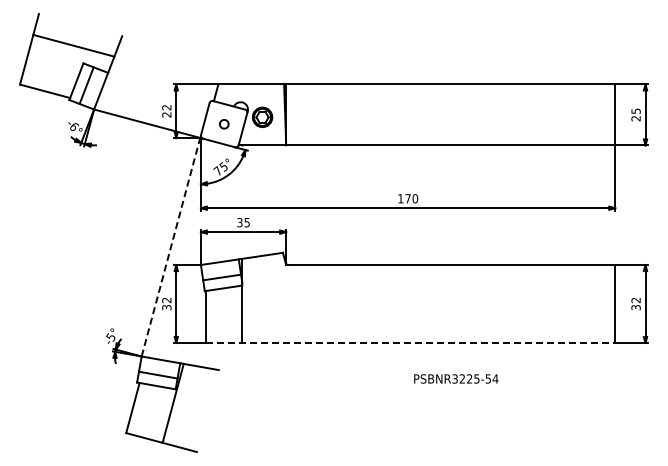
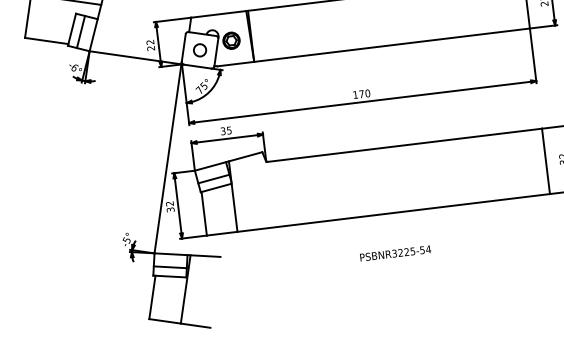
circle: (224, 124) -> (200, 50), size x1.67
line: (171, 245) -> (168, 157), dashed -> solid
line: (410, 343) -> (378, 215), dashed -> solid
text: (456, 378) -> (395, 253), moved

